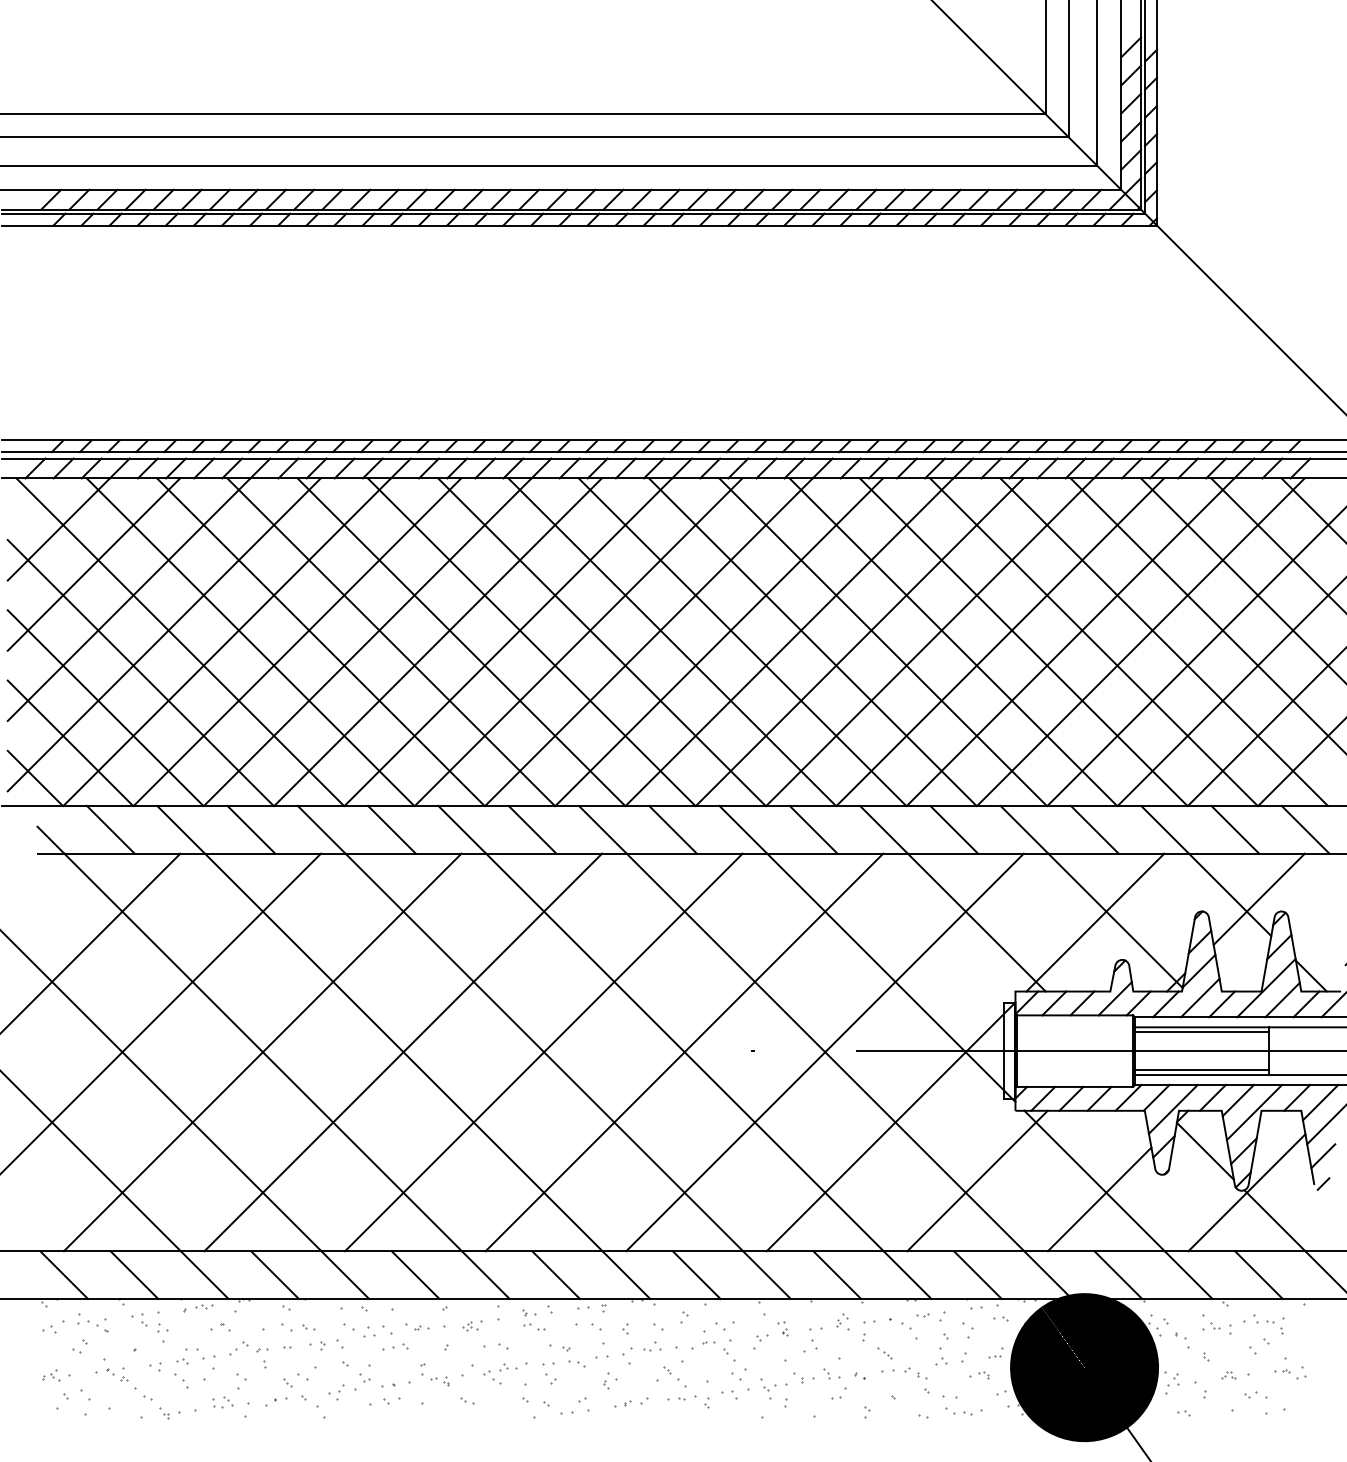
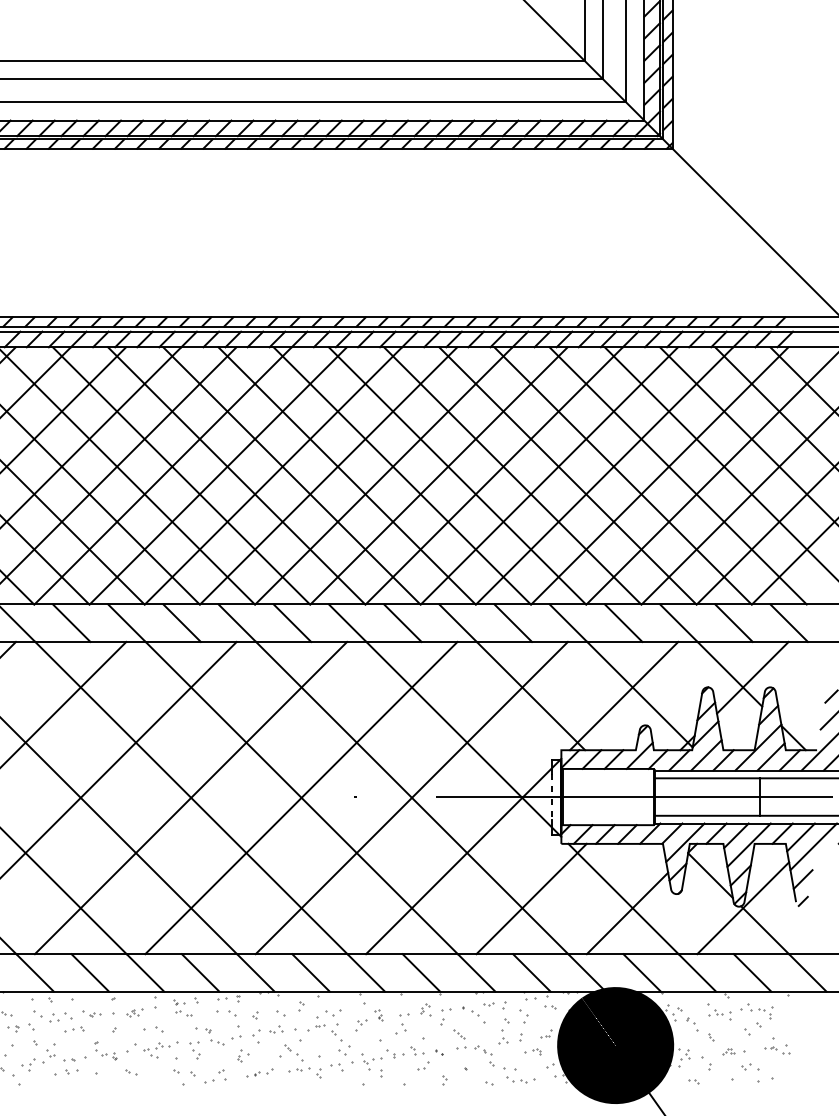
line: (1201, 1032) -> (707, 782), removed
line: (1003, 1051) -> (551, 797), solid -> dashed
line: (1201, 1070) -> (707, 812), removed

